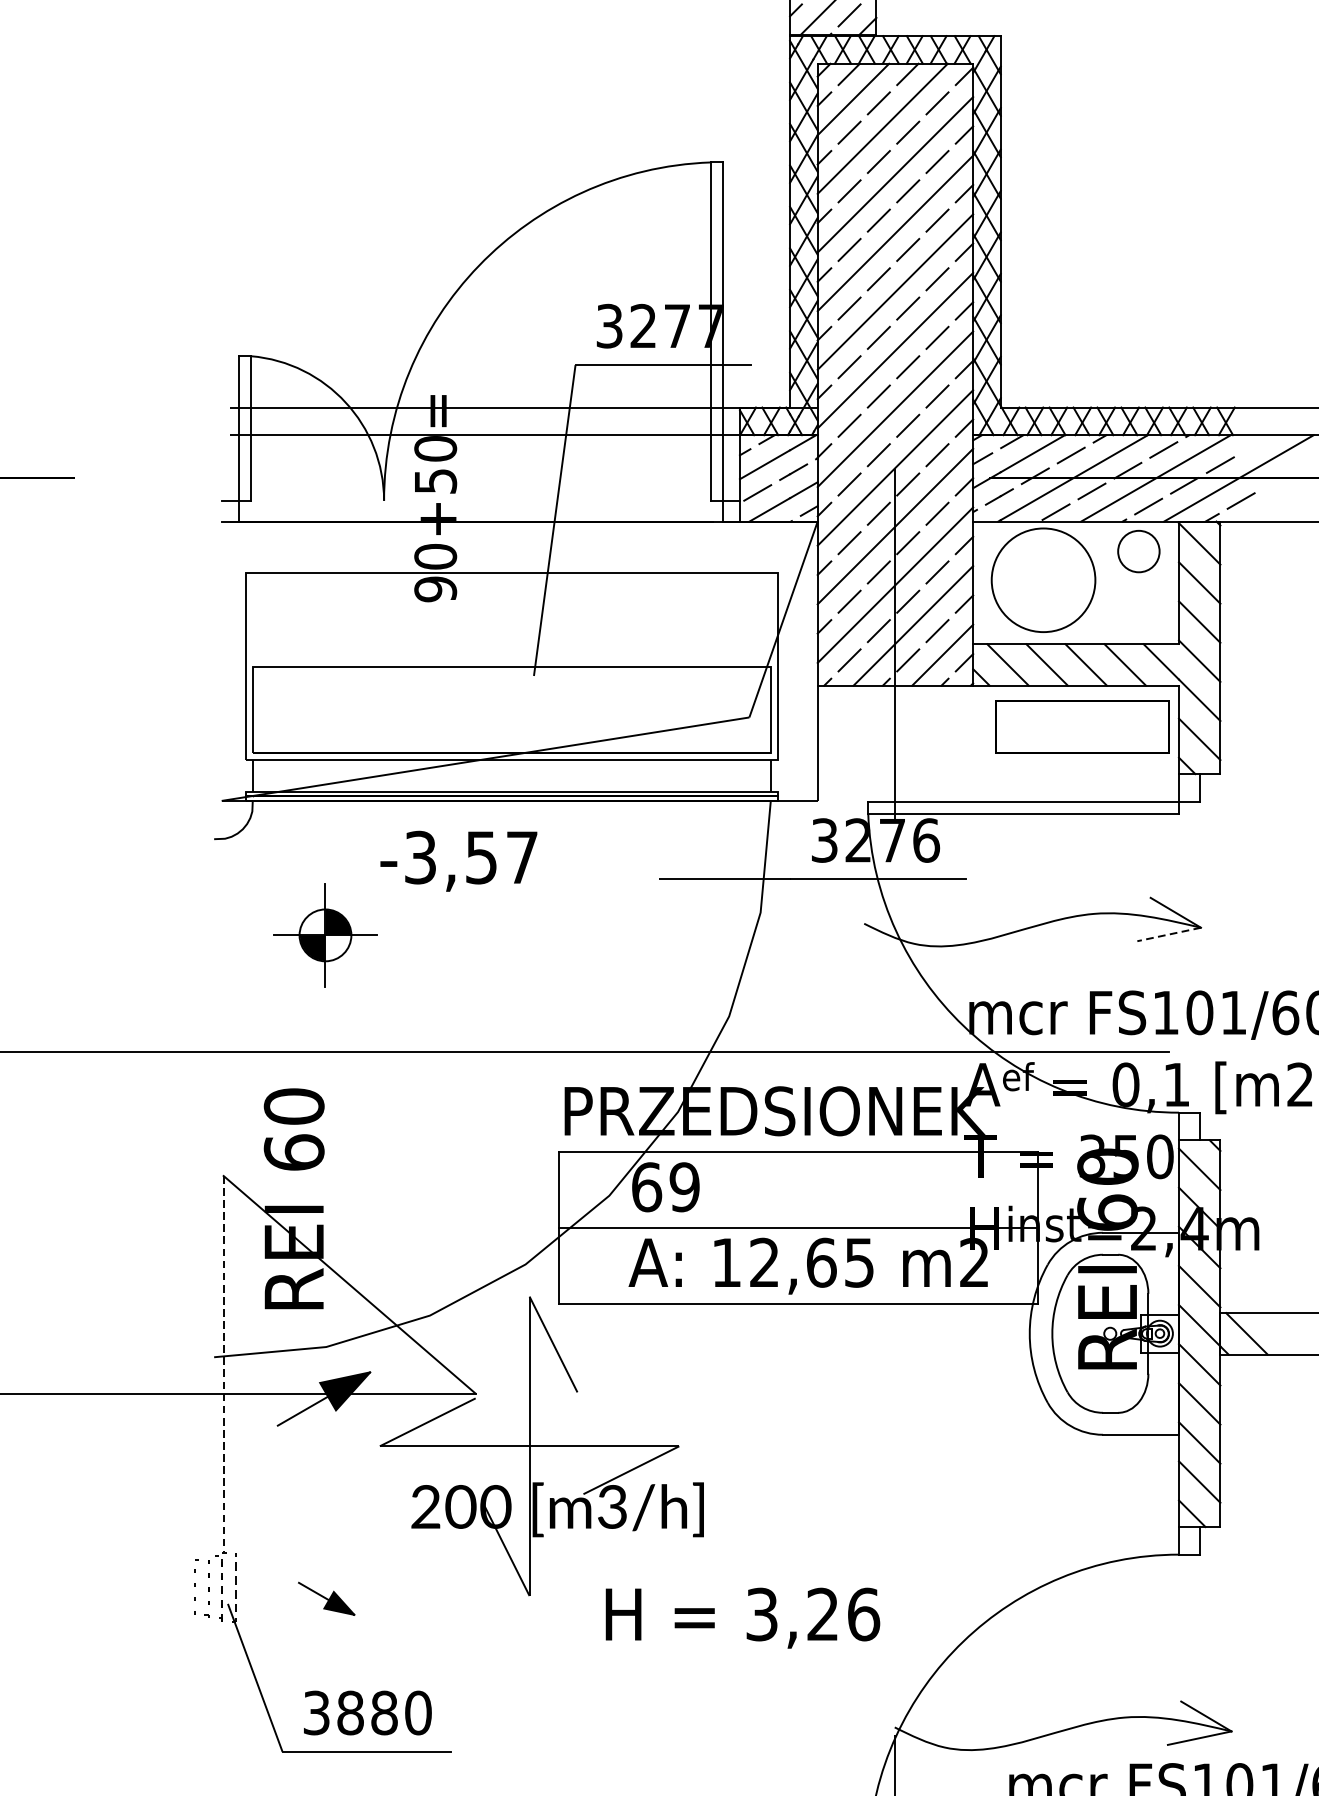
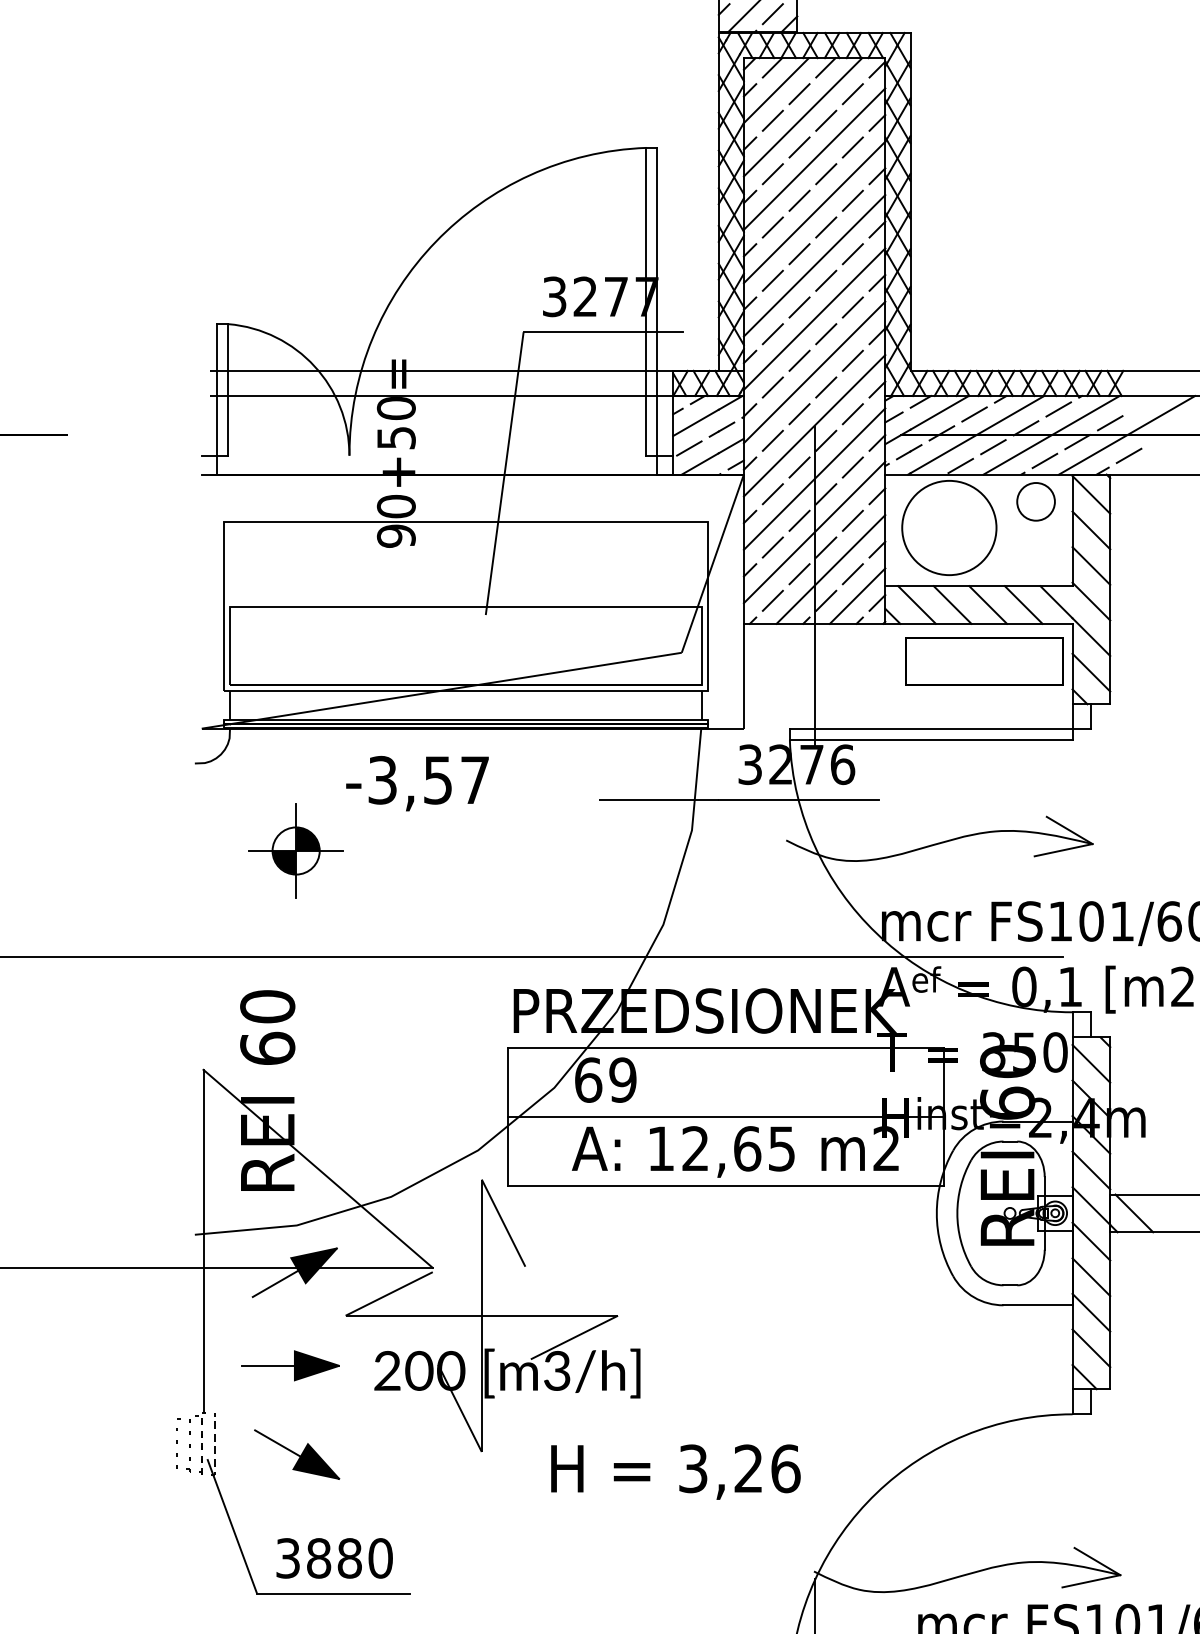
line: (1169, 934) -> (1063, 850), dashed -> solid
line: (223, 1363) -> (203, 1240), dashed -> solid
part: (319, 1500) -> (290, 1365), added
part: (326, 1598) -> (297, 1454), size x1.67

